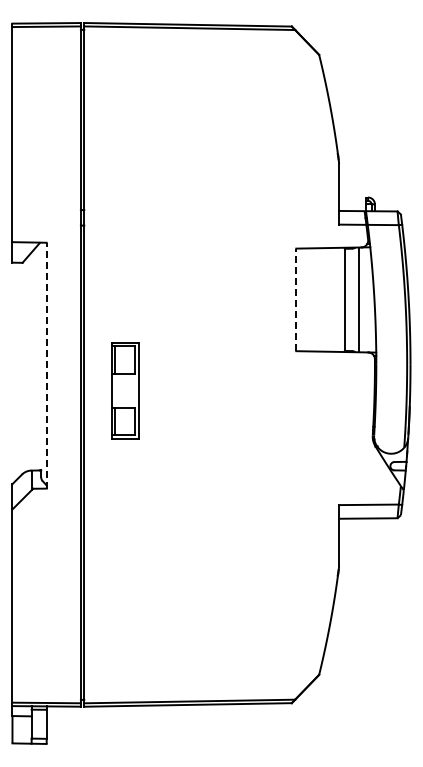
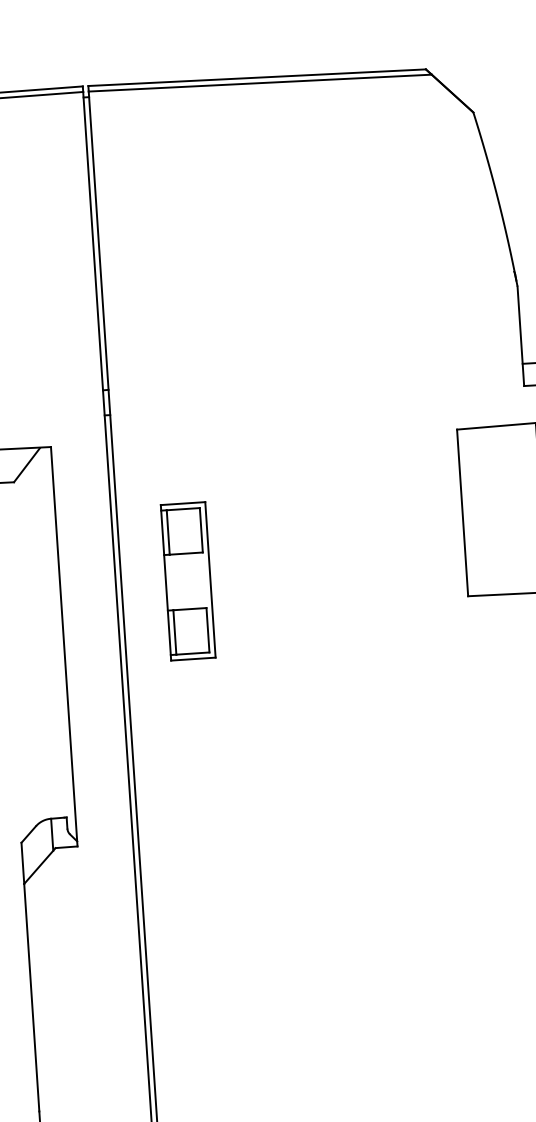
line: (296, 299) -> (462, 512), dashed -> solid
line: (46, 365) -> (63, 646), dashed -> solid
part: (125, 390) -> (188, 581), moved

